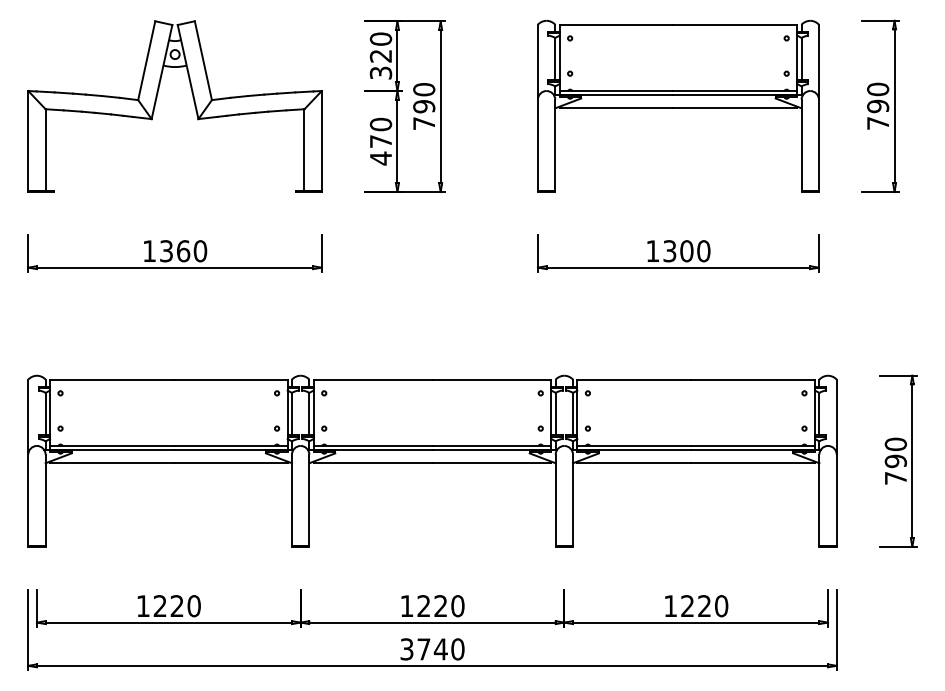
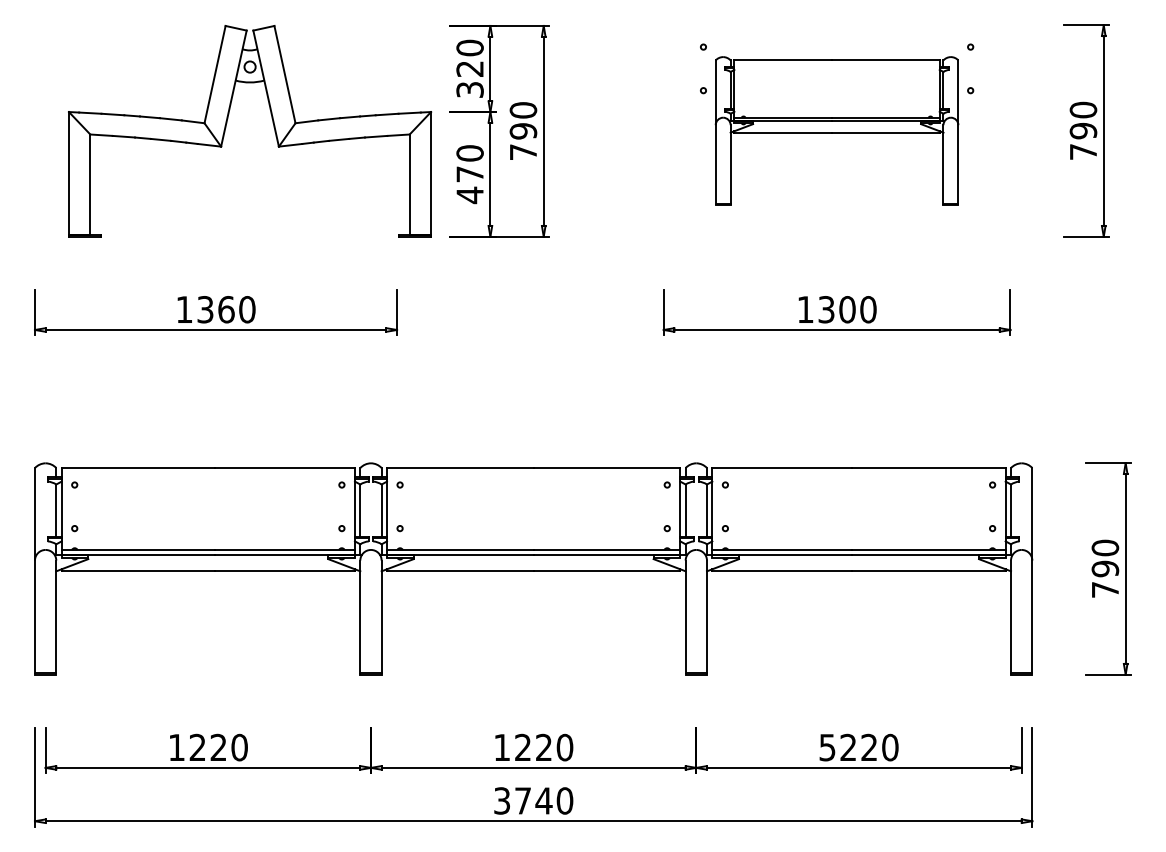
part: (194, 103) -> (273, 127), moved
part: (677, 105) -> (836, 130), size x0.7
text: (670, 606) -> (827, 747), 1220 -> 5220

